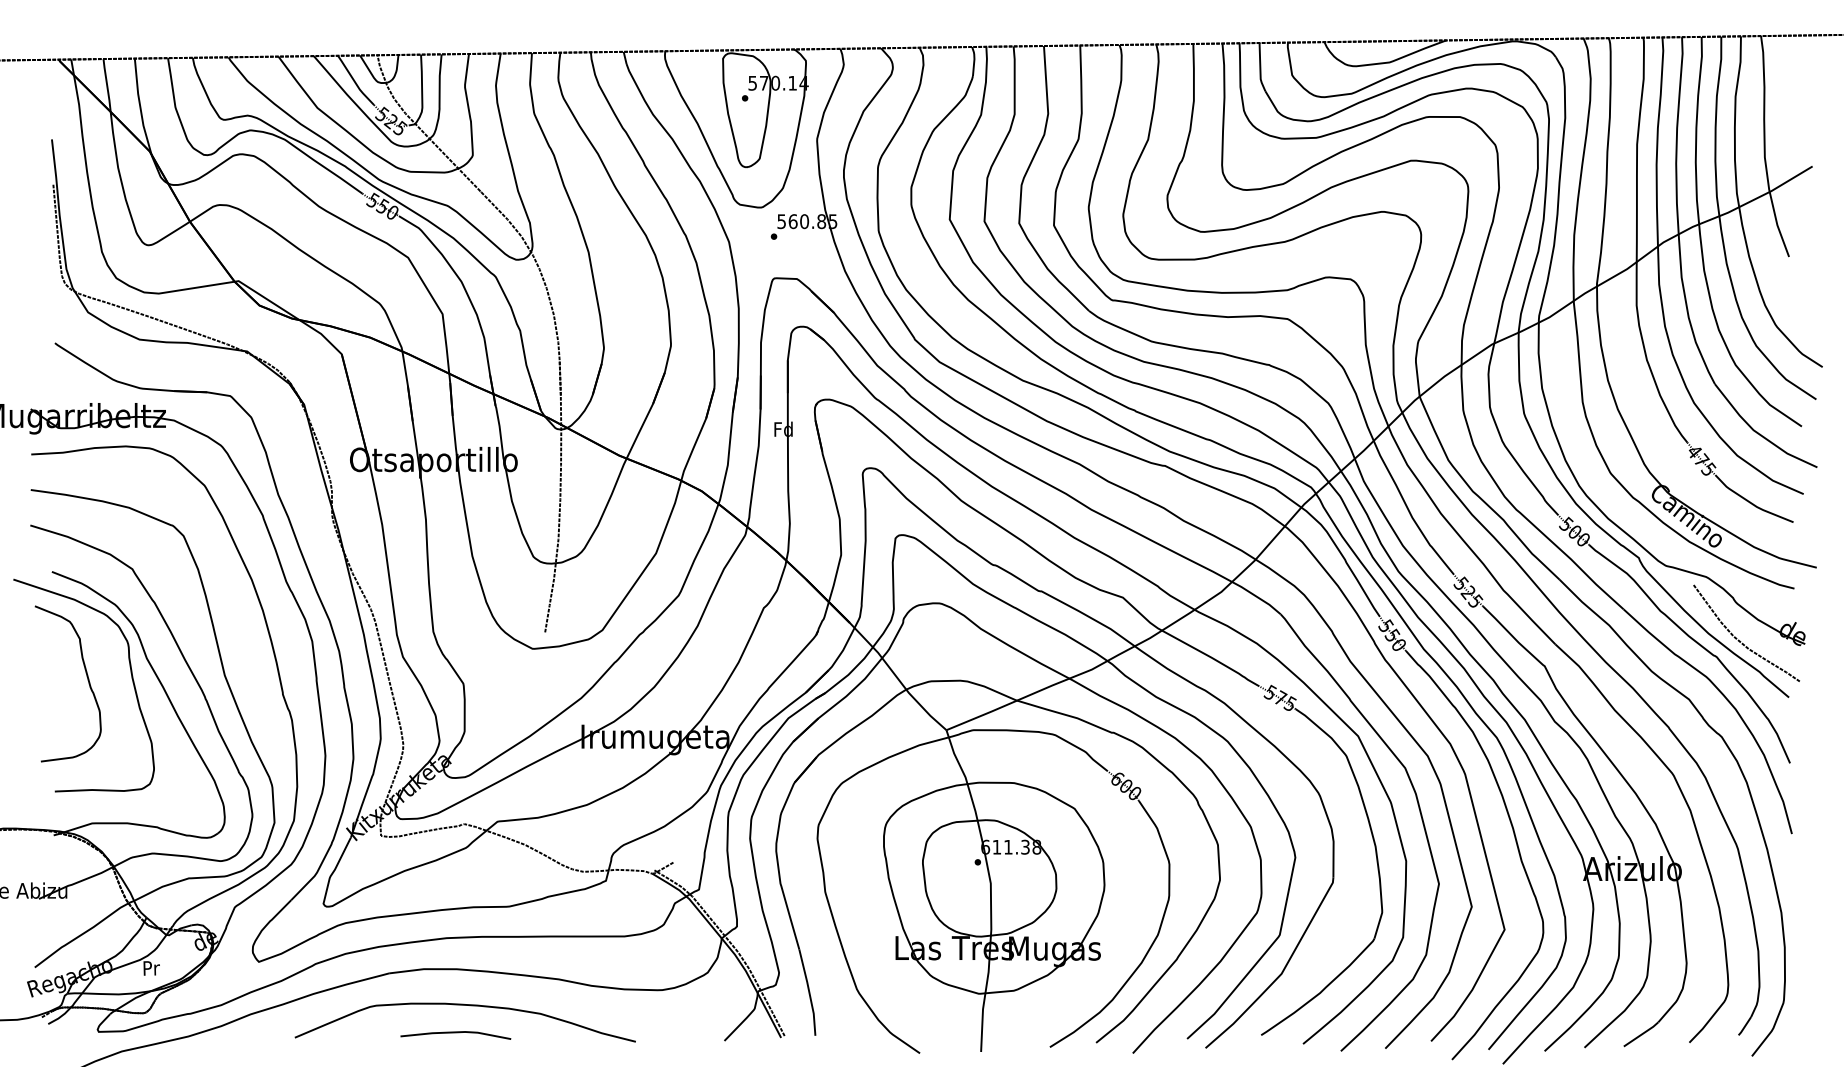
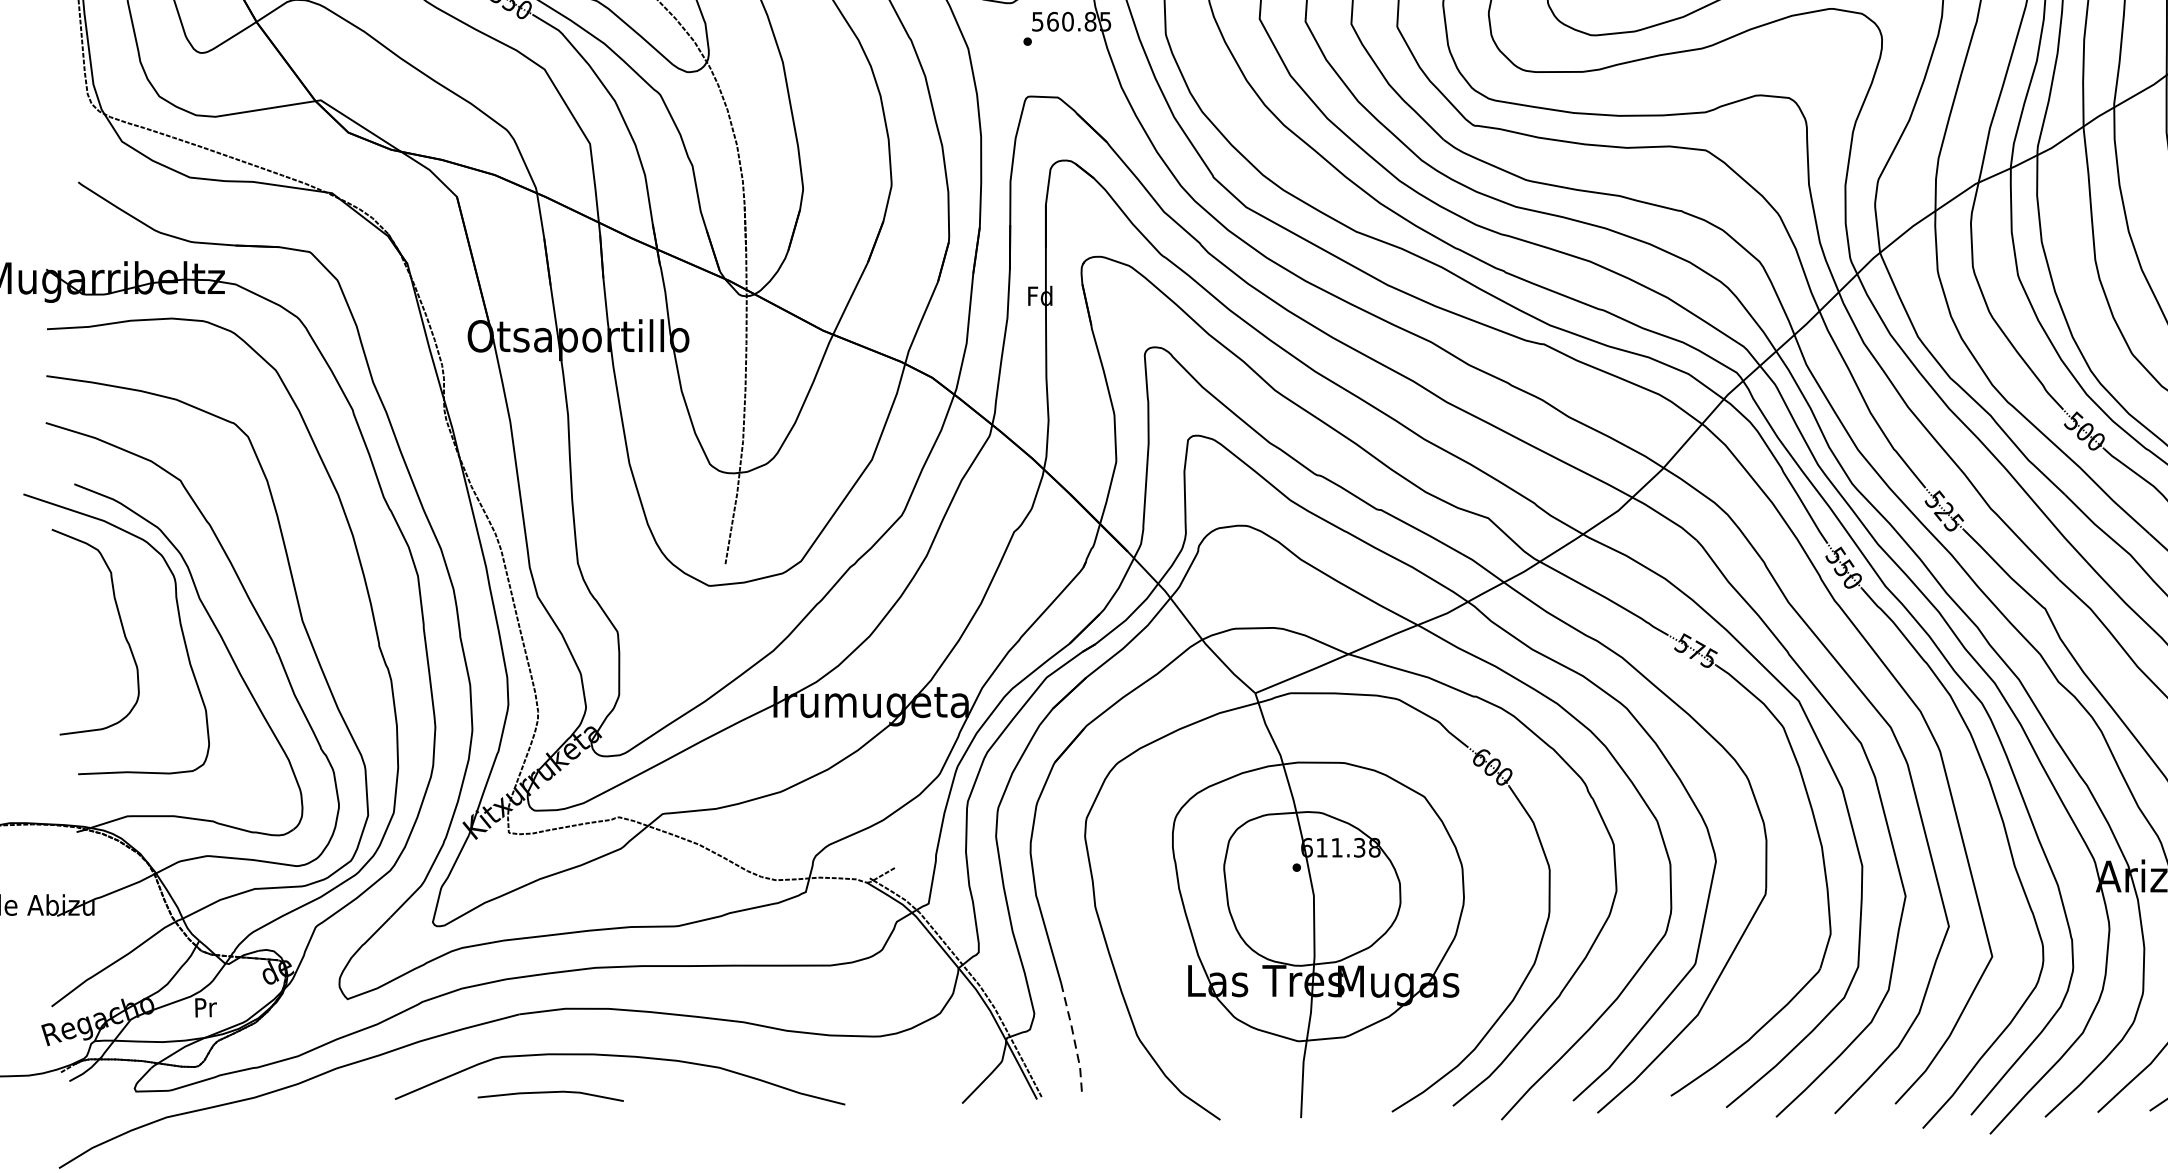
line: (809, 992) -> (1074, 1039), solid -> dashed
line: (455, 1033) -> (550, 1093), moved

